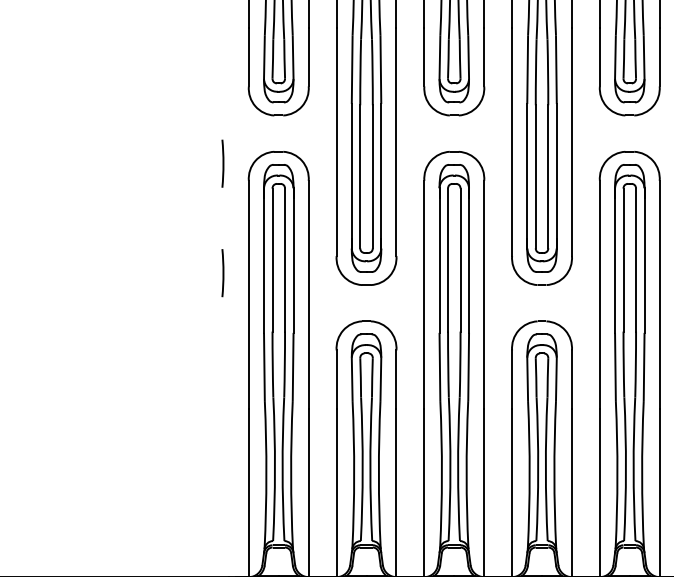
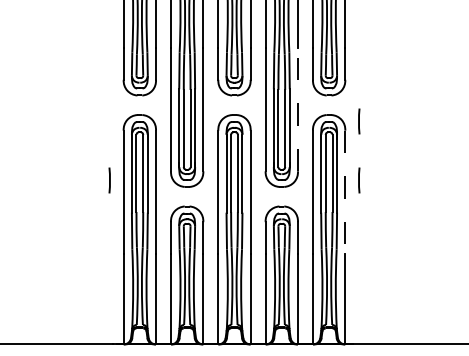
line: (571, 141) -> (297, 109), solid -> dashed
line: (222, 163) -> (109, 121), removed
line: (660, 295) -> (345, 192), solid -> dashed

